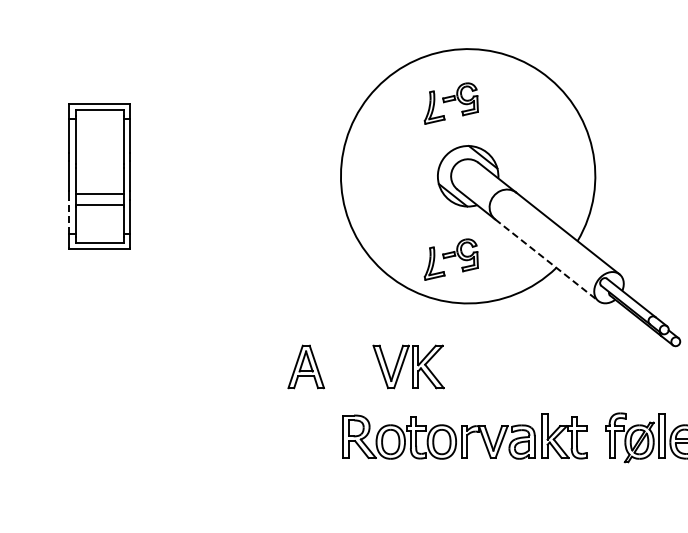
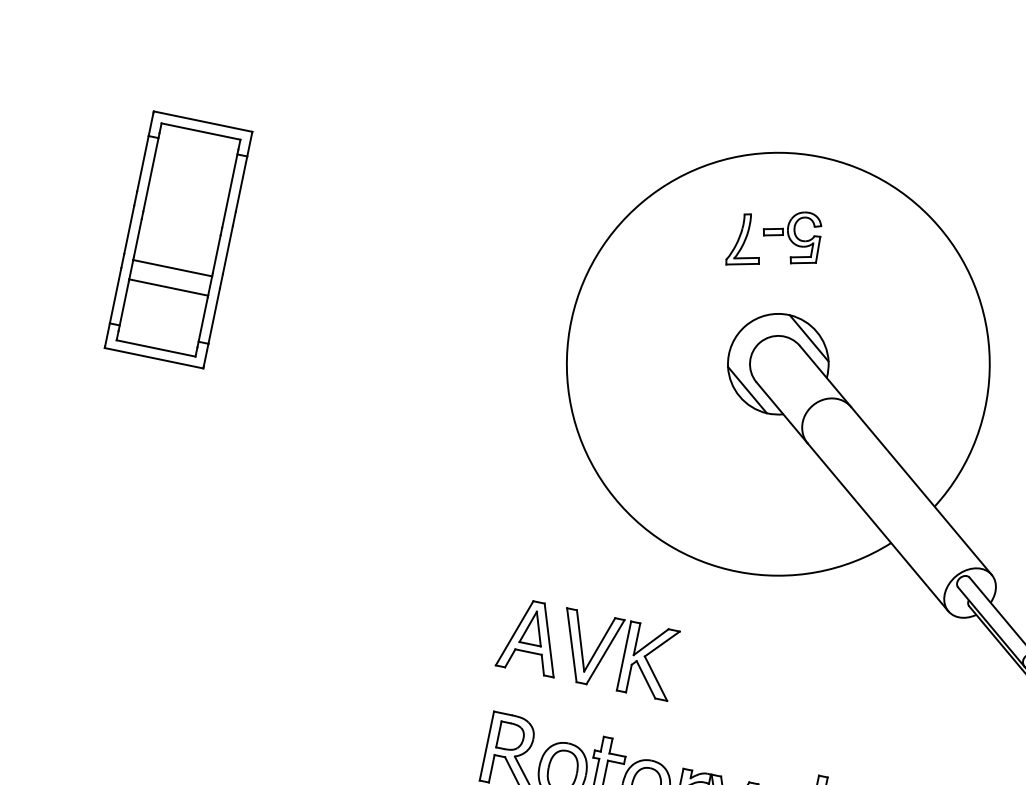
line: (69, 216) -> (115, 295), dashed -> solid
part: (450, 259) -> (721, 493), removed
line: (546, 260) -> (877, 527), dashed -> solid
part: (305, 366) -> (530, 635), moved

